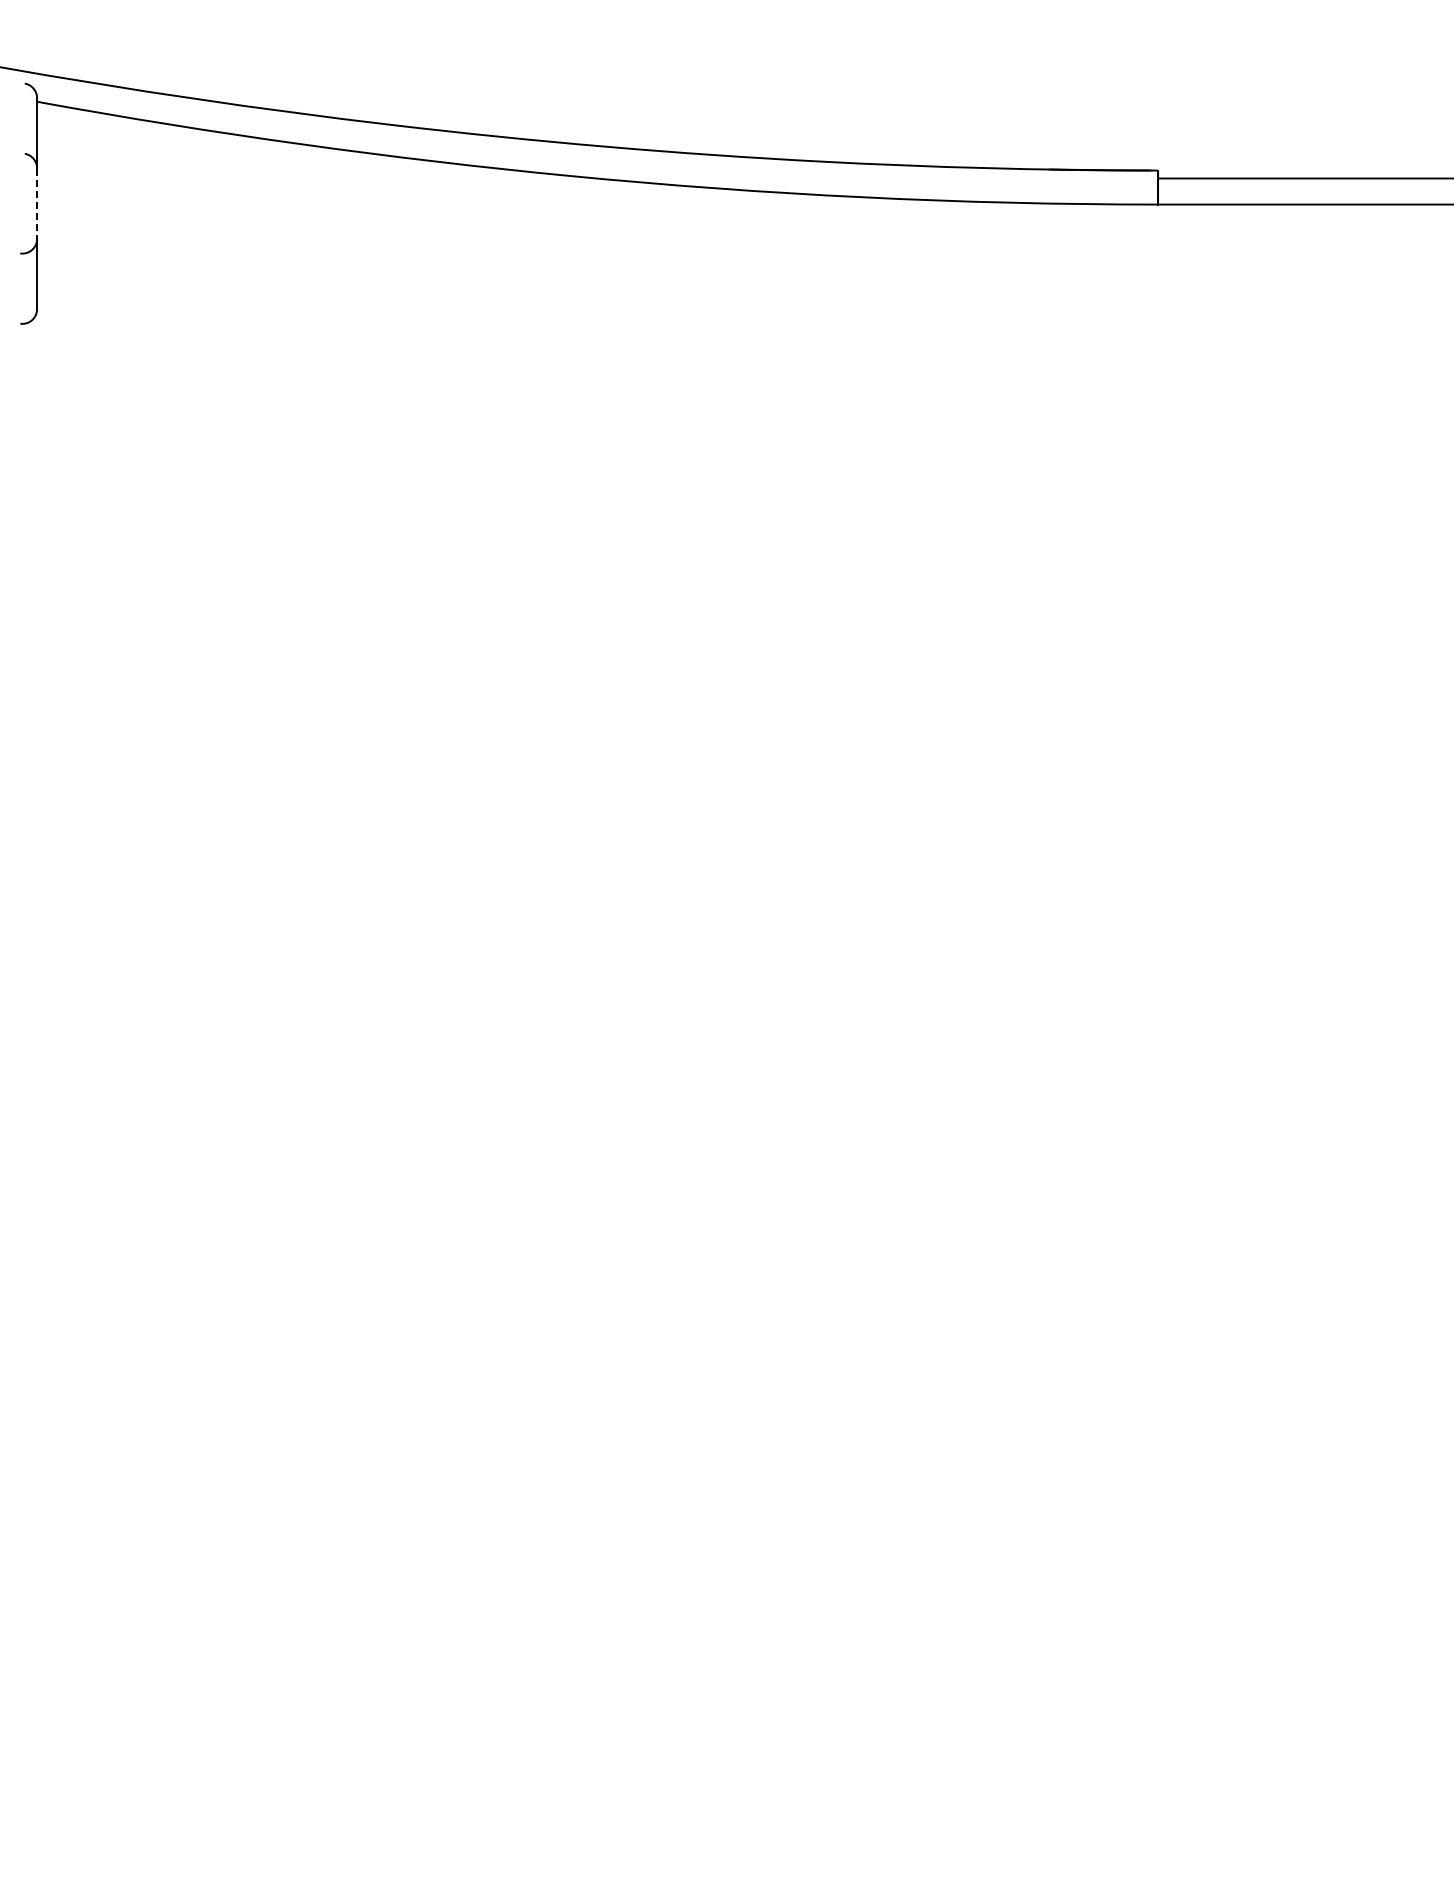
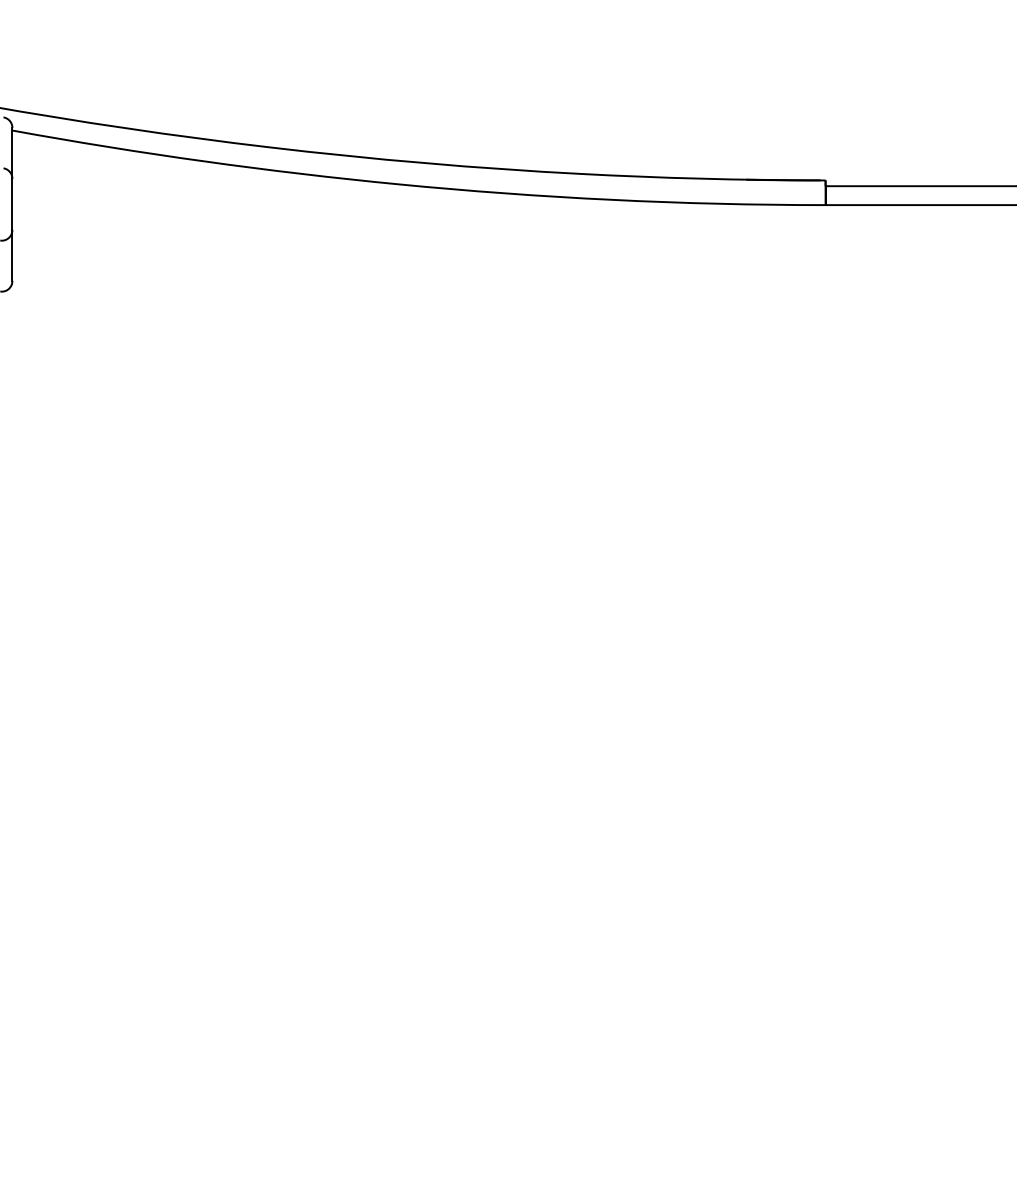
line: (37, 204) -> (12, 205), dashed -> solid

